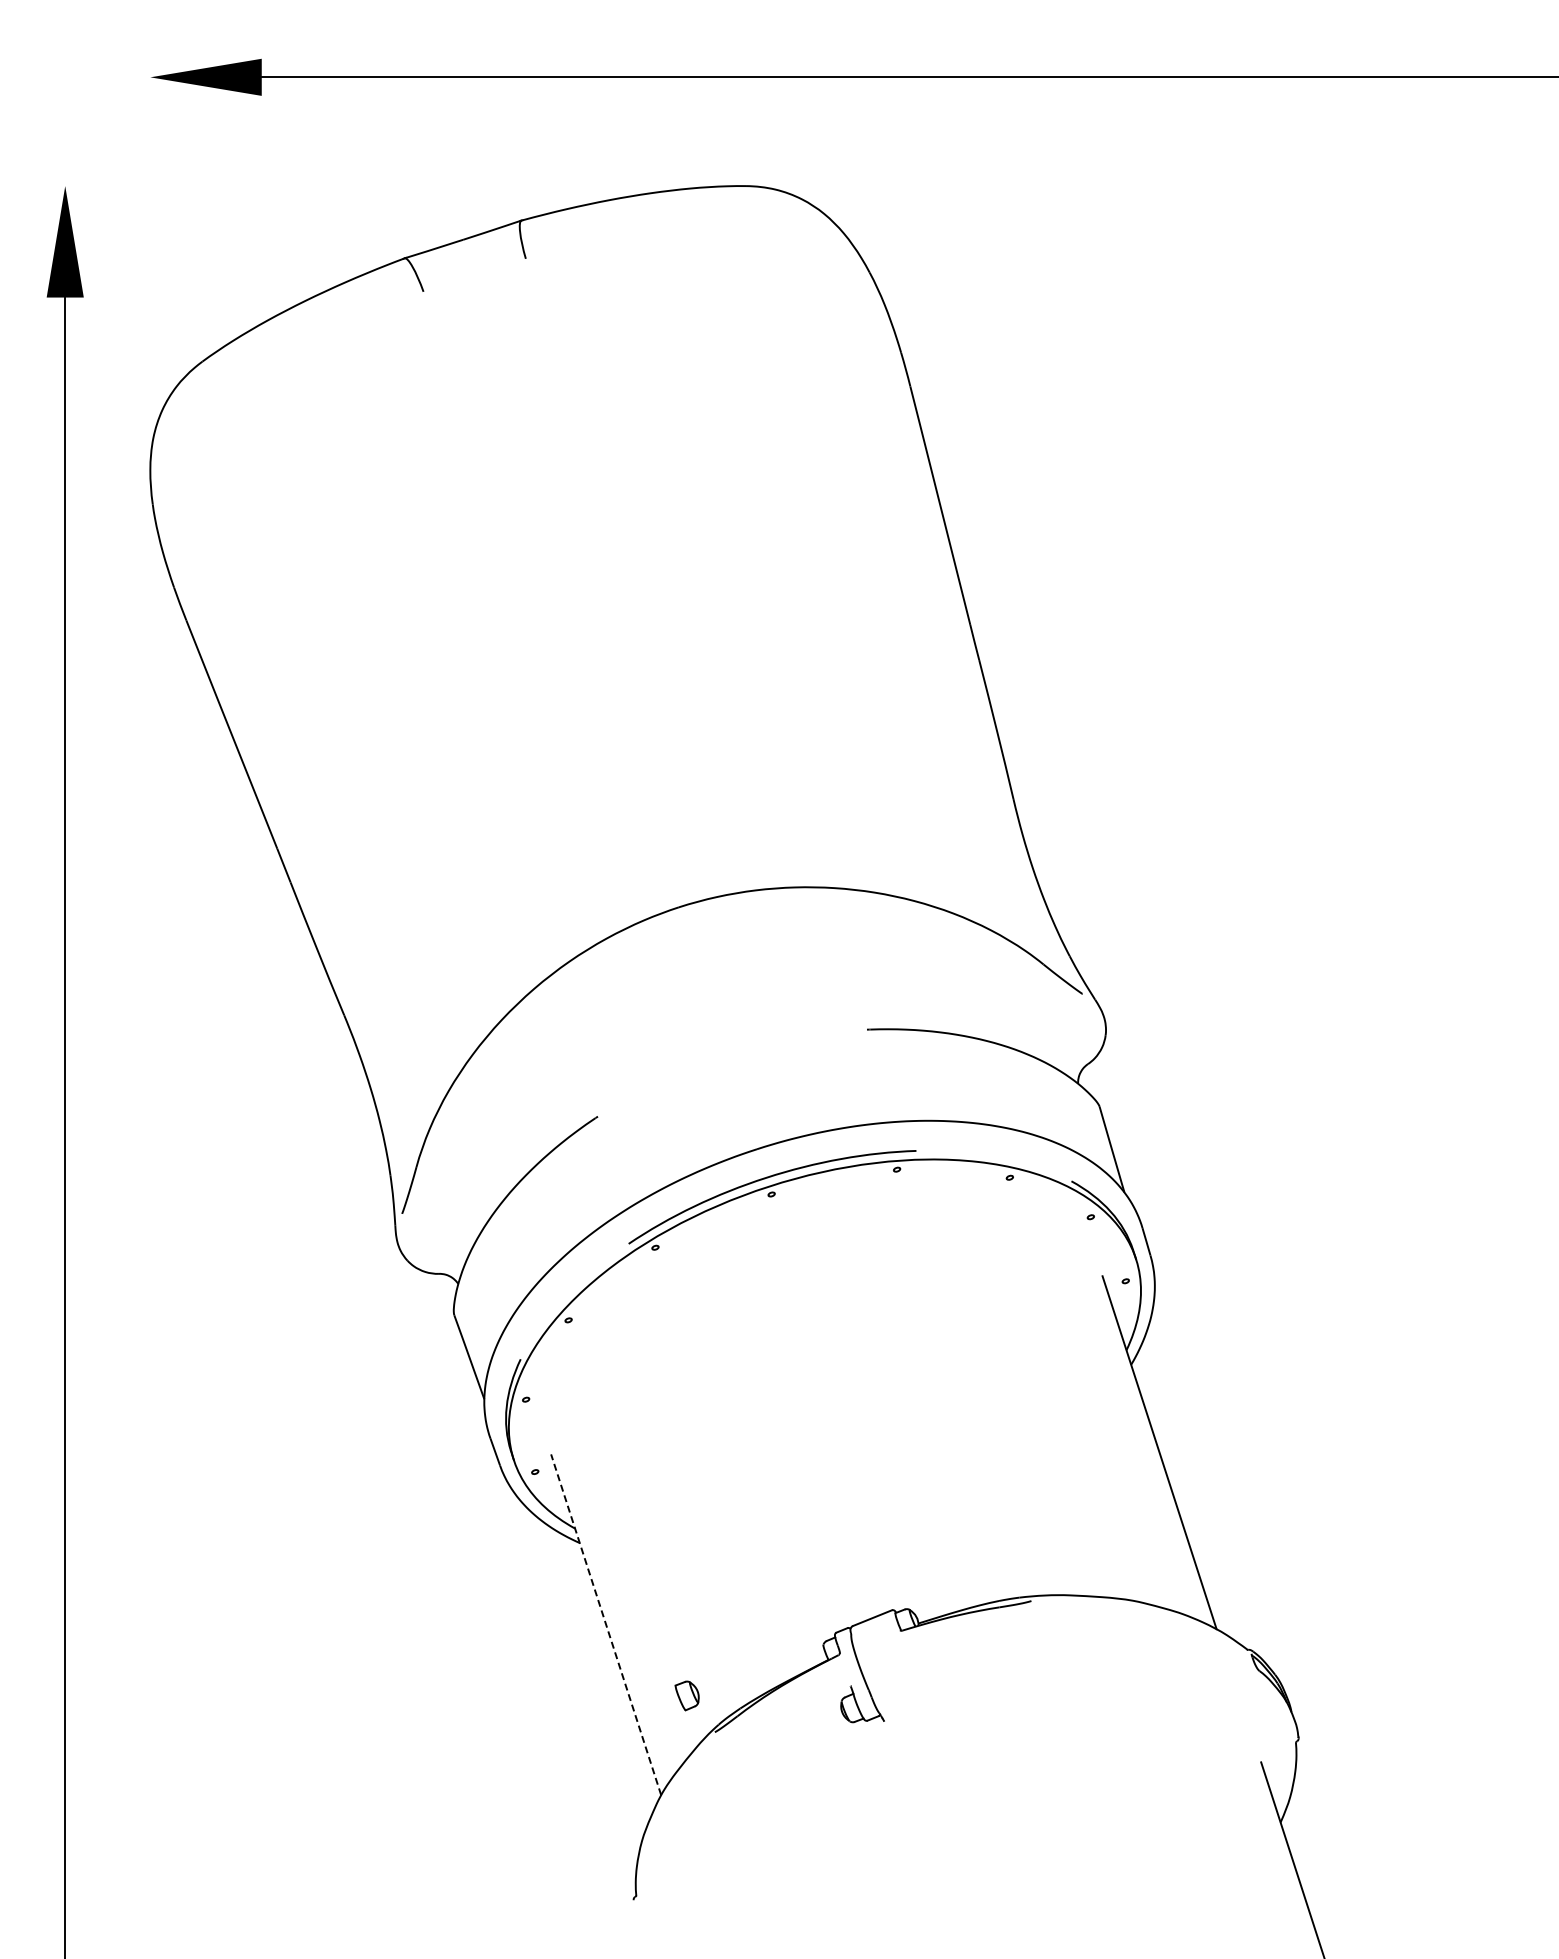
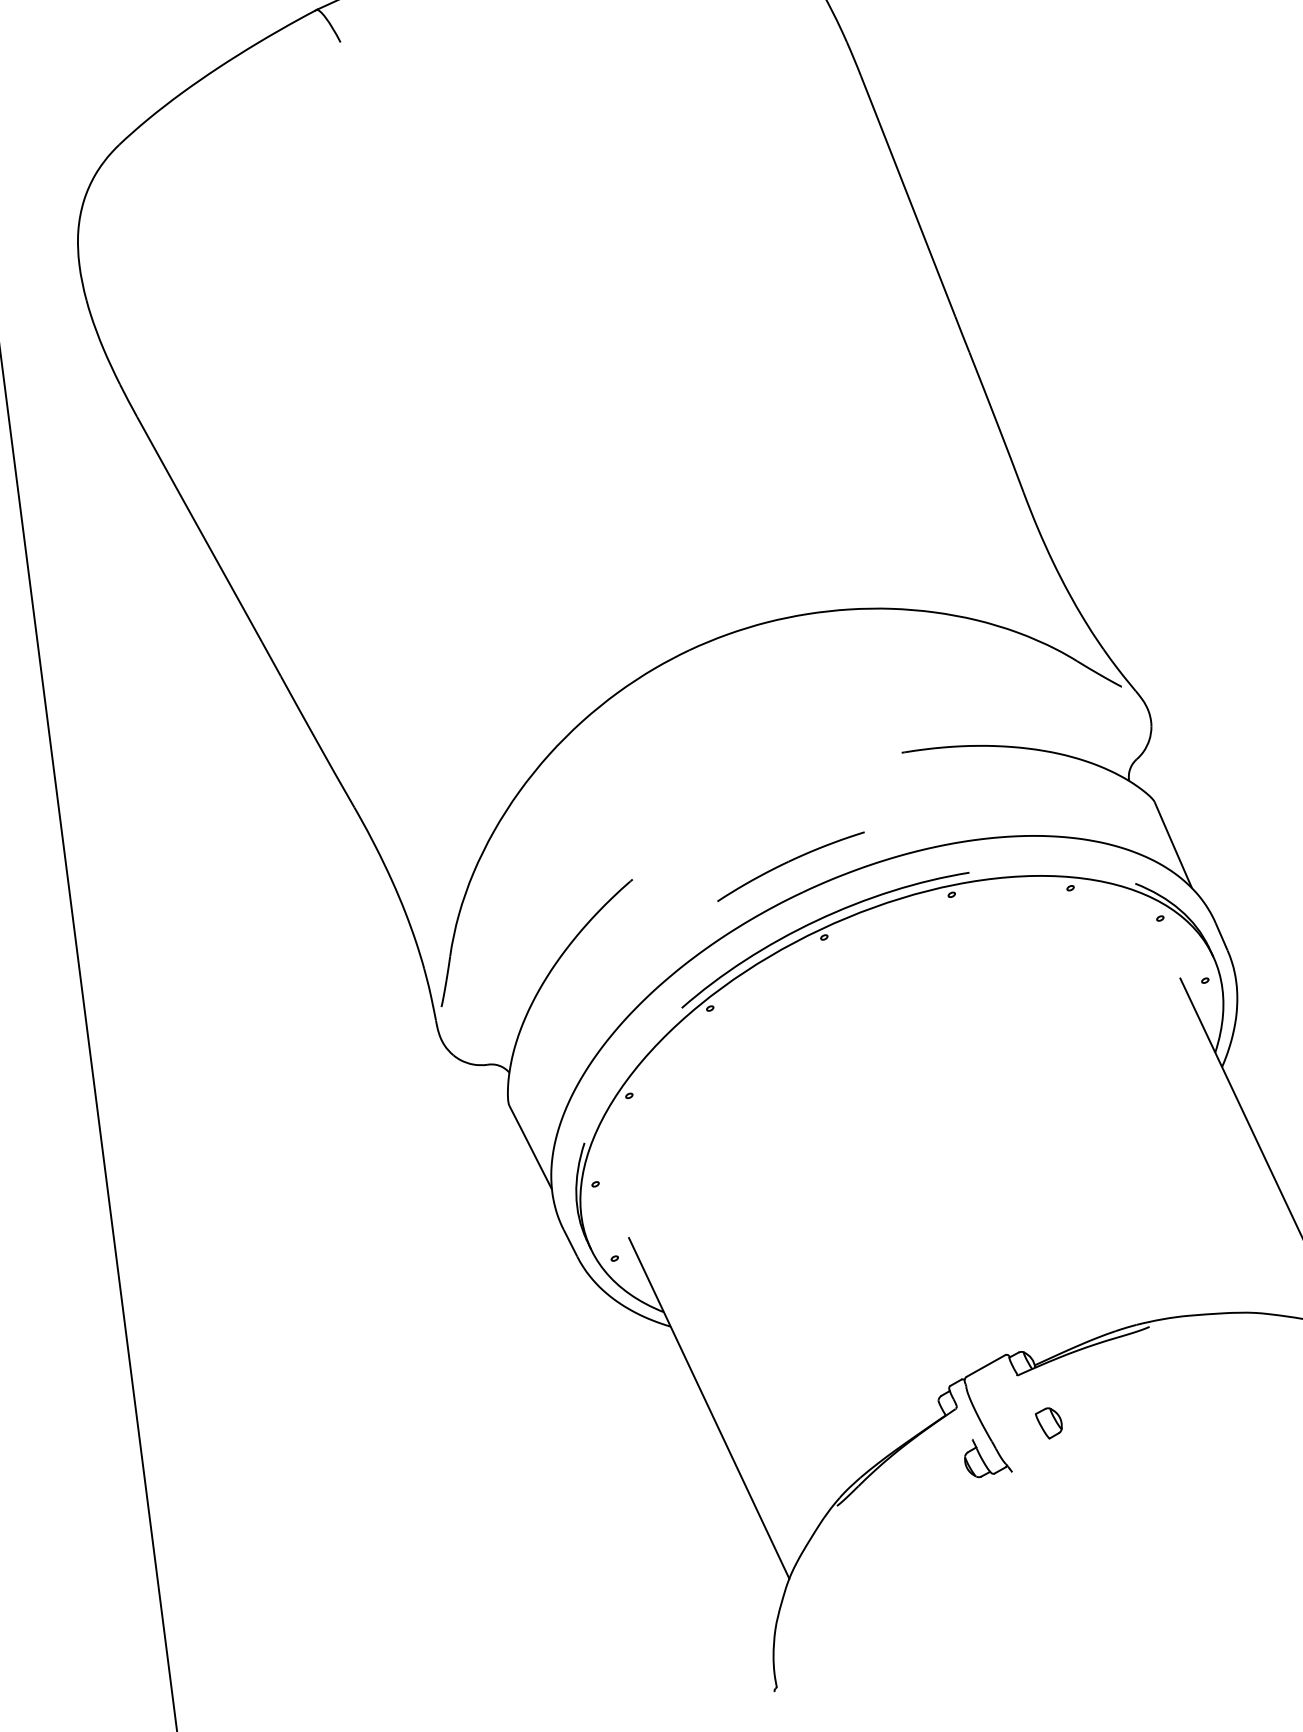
part: (748, 1123) -> (790, 866), added
line: (606, 1624) -> (709, 1408), dashed -> solid
part: (686, 1695) -> (1048, 1422), moved

